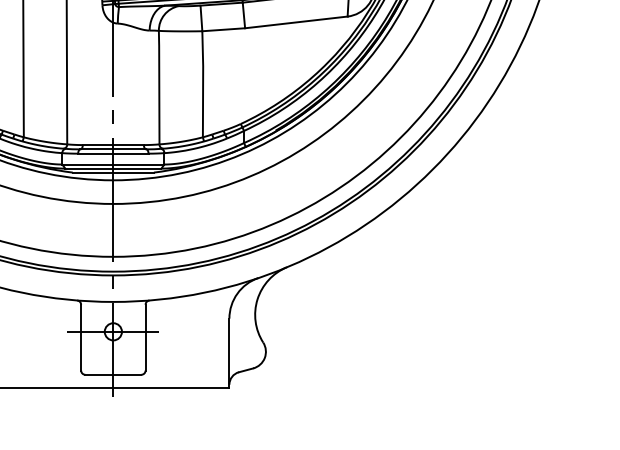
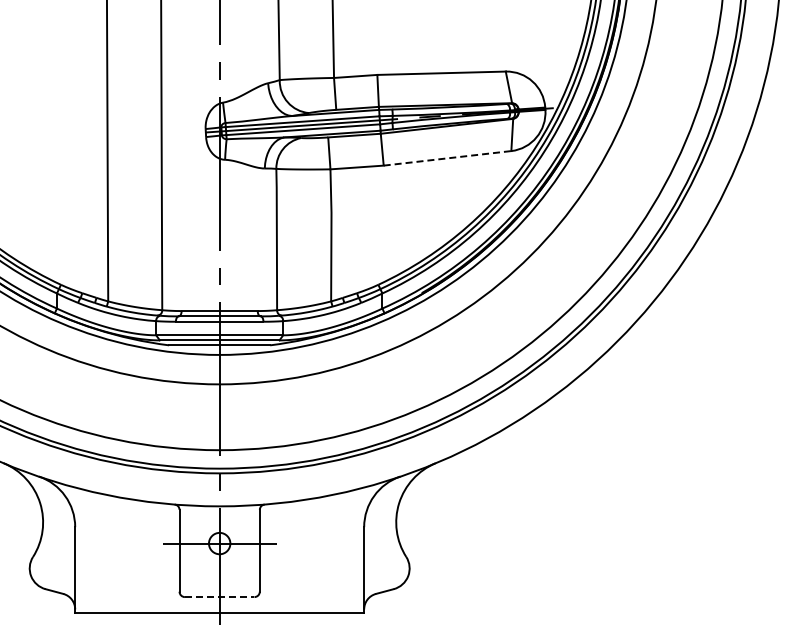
line: (297, 22) -> (448, 158), solid -> dashed
line: (113, 375) -> (219, 597), solid -> dashed

